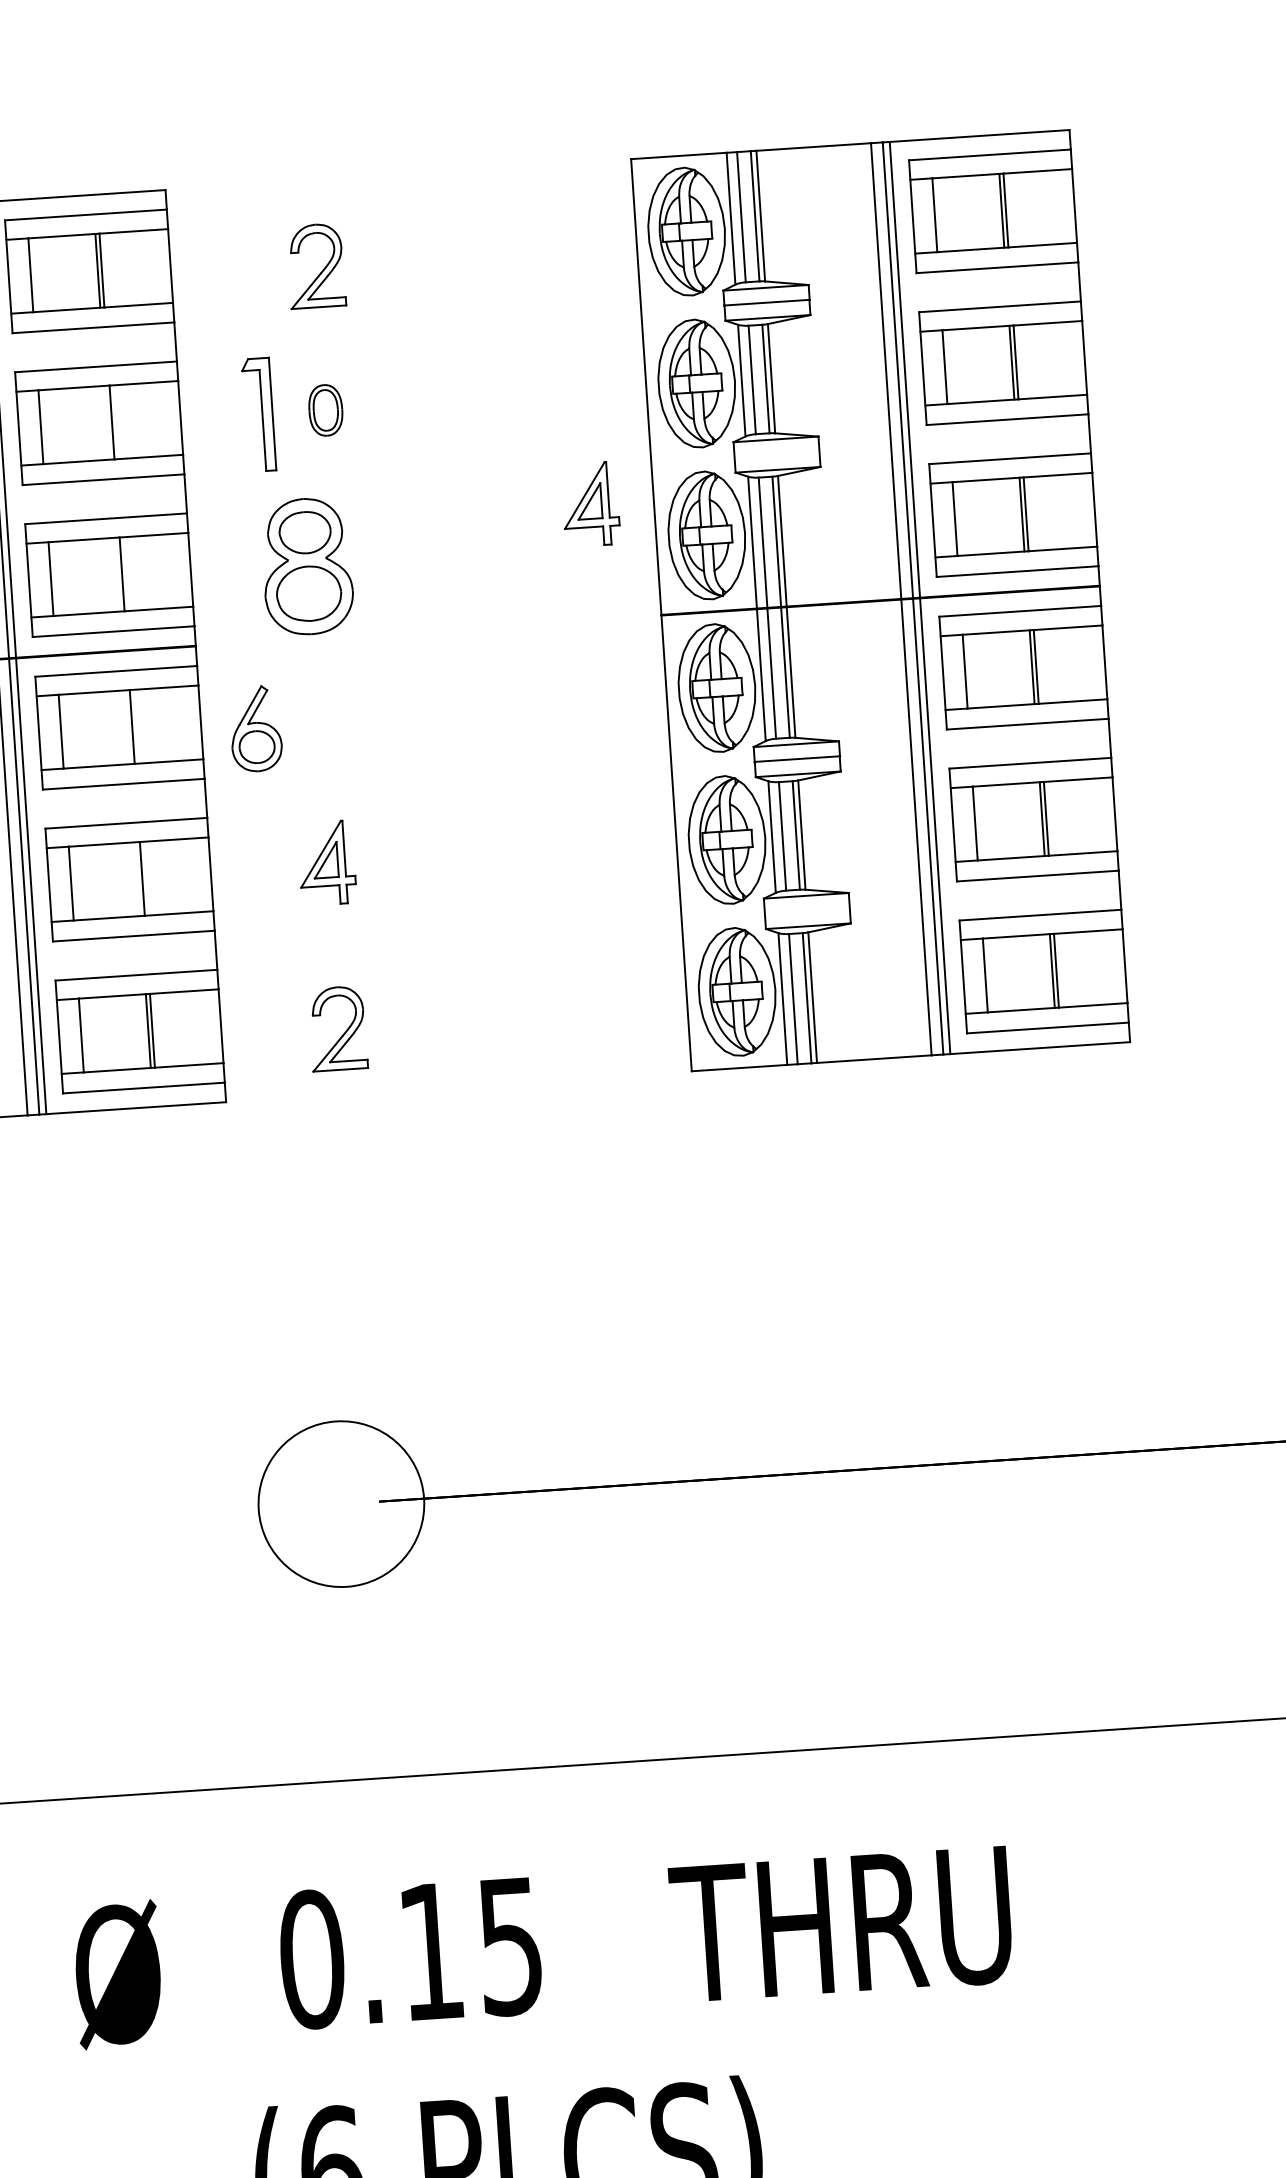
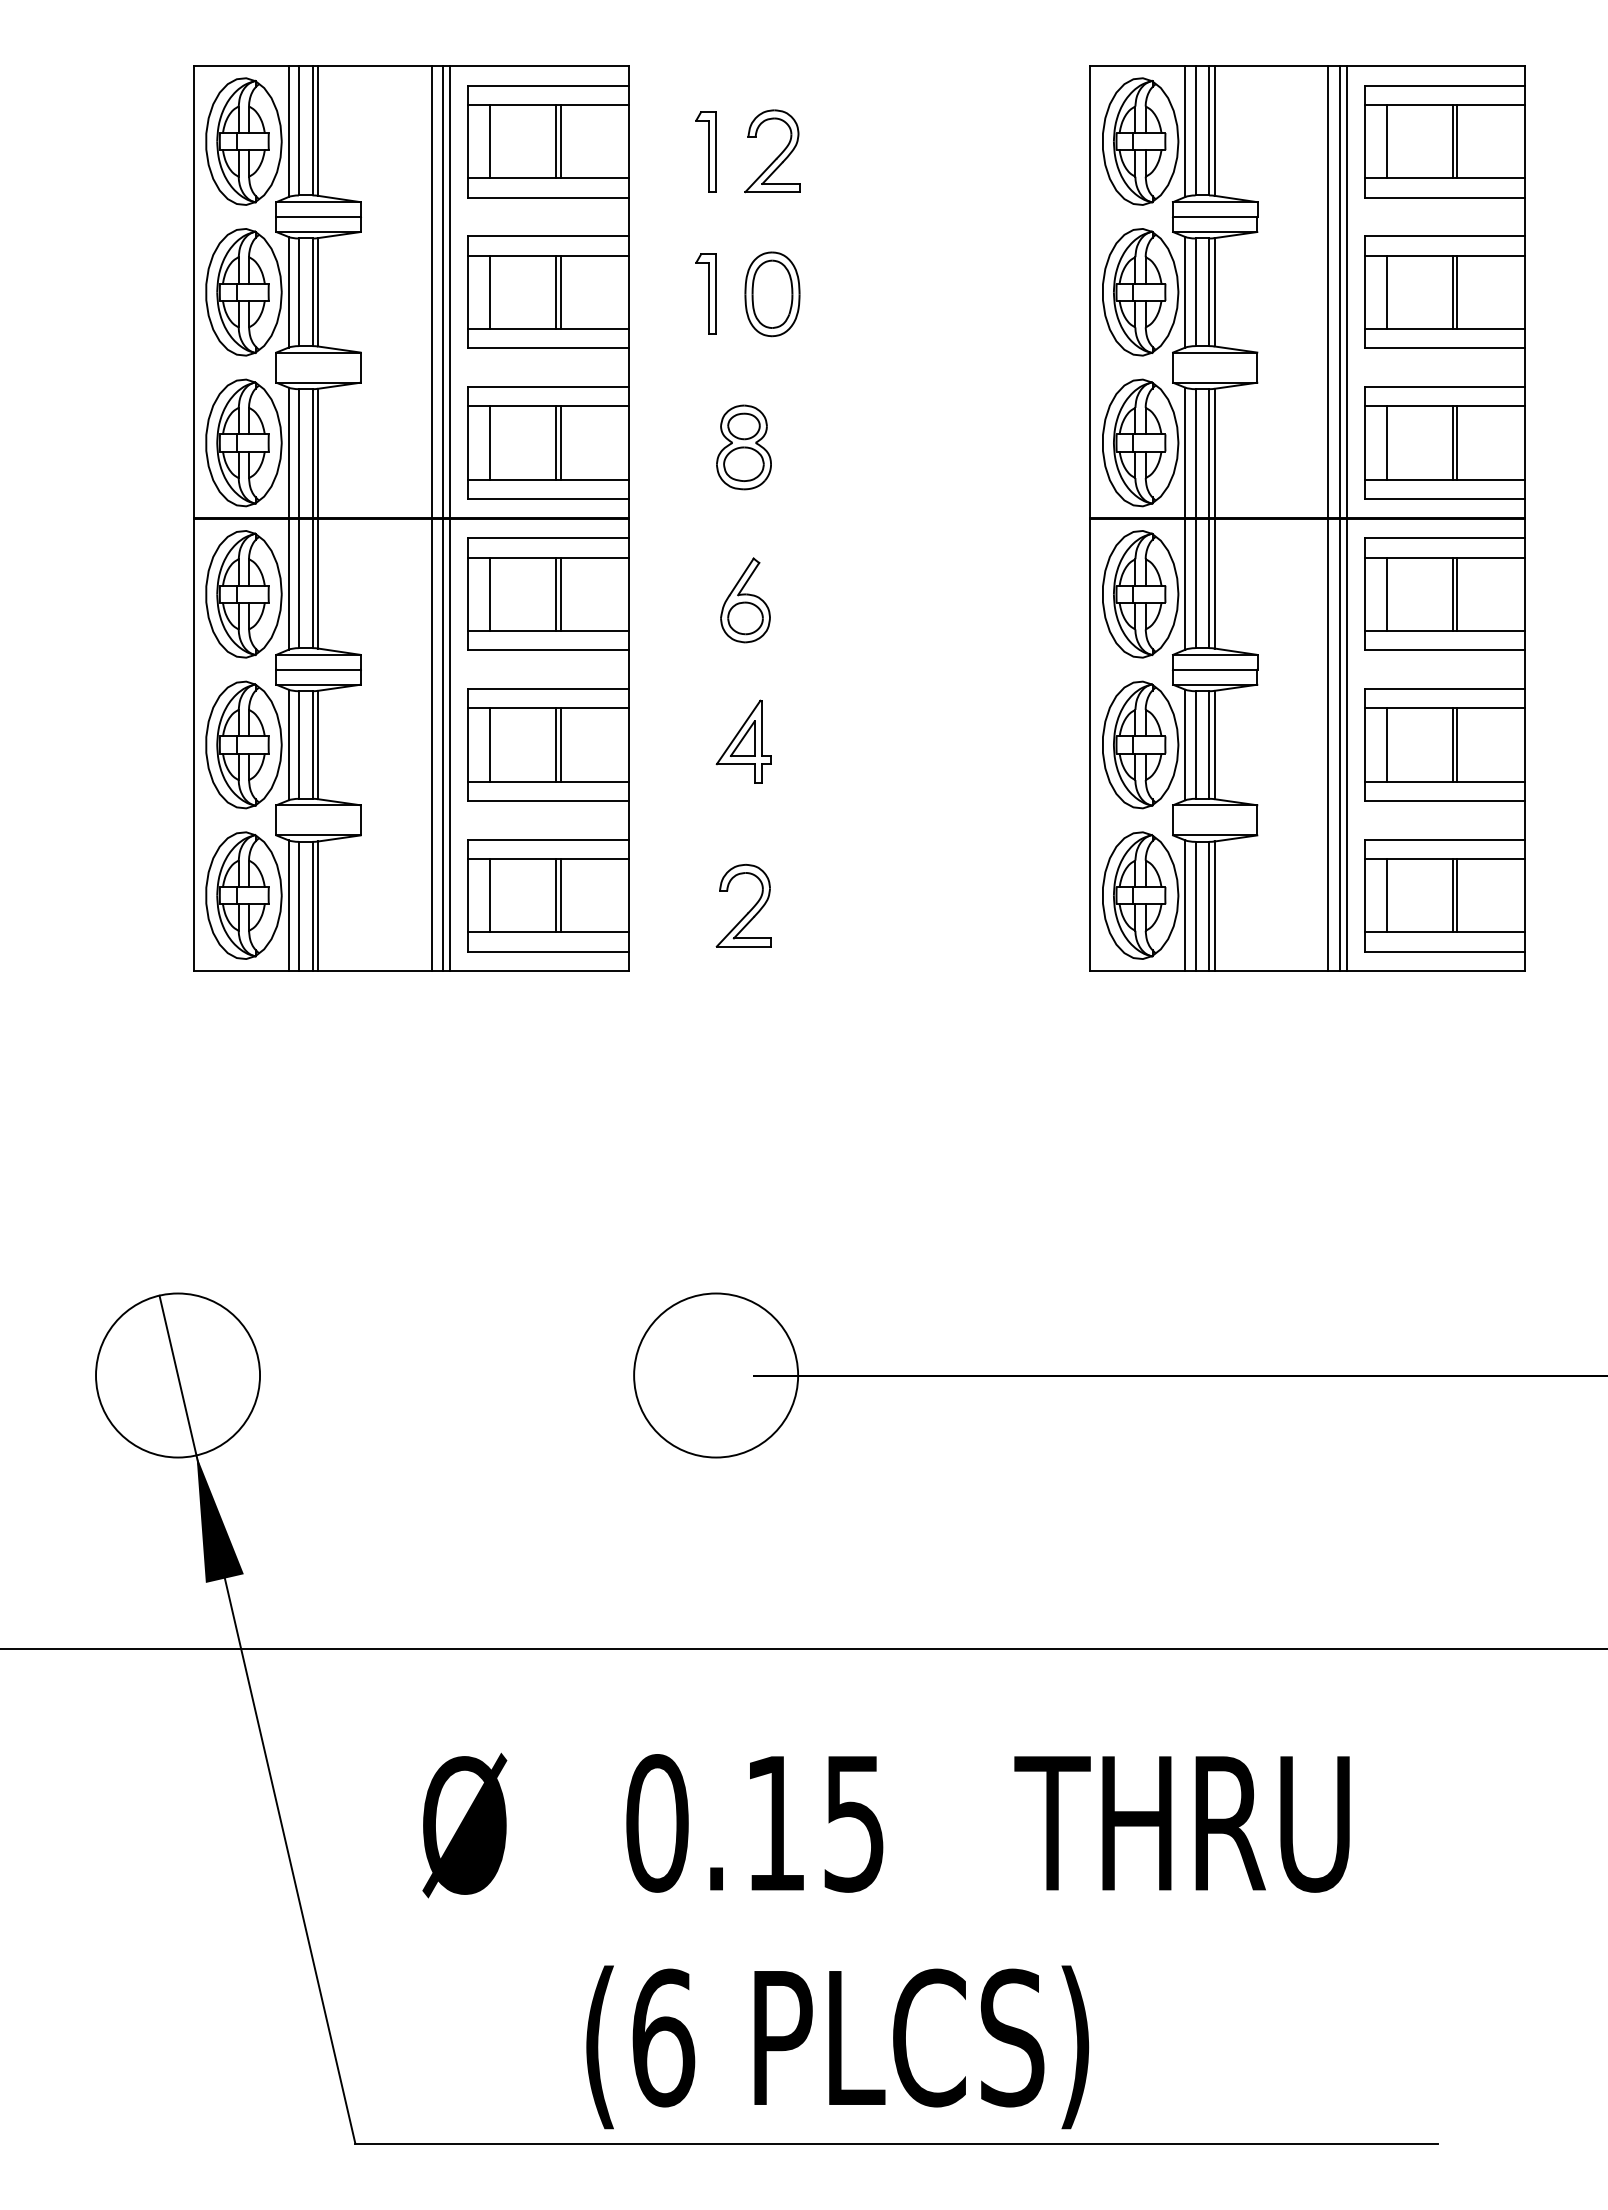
part: (248, 270) -> (705, 151), added
part: (325, 410) -> (772, 294), size x1.67
part: (258, 413) -> (705, 293), size x0.71
line: (107, 421) -> (556, 291), added
part: (590, 504) -> (1027, 404), removed
part: (306, 566) -> (743, 447), size x0.62
line: (118, 574) -> (556, 442), added
line: (128, 726) -> (556, 593), added
part: (255, 729) -> (745, 600), moved
line: (138, 878) -> (556, 744), added

